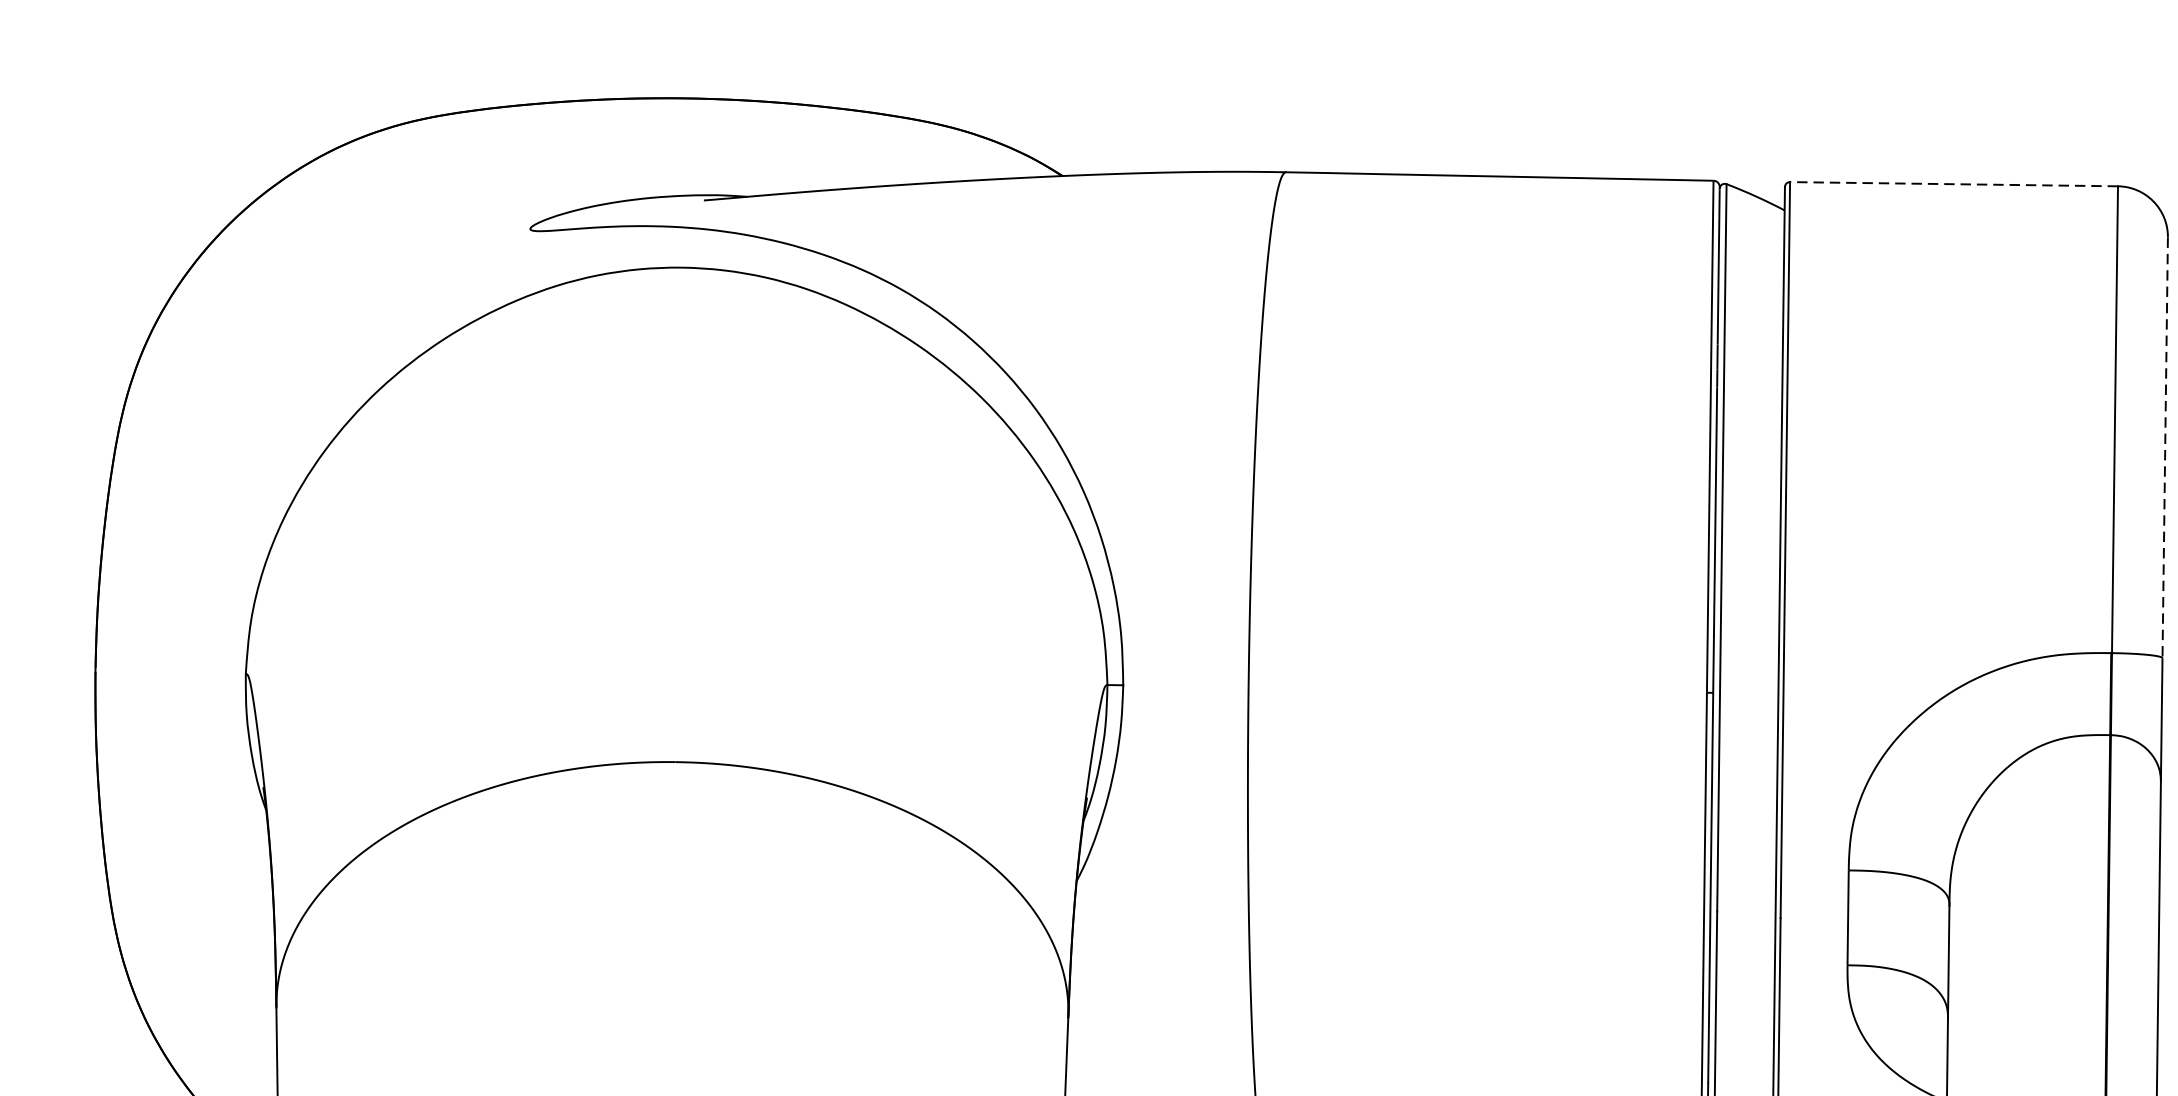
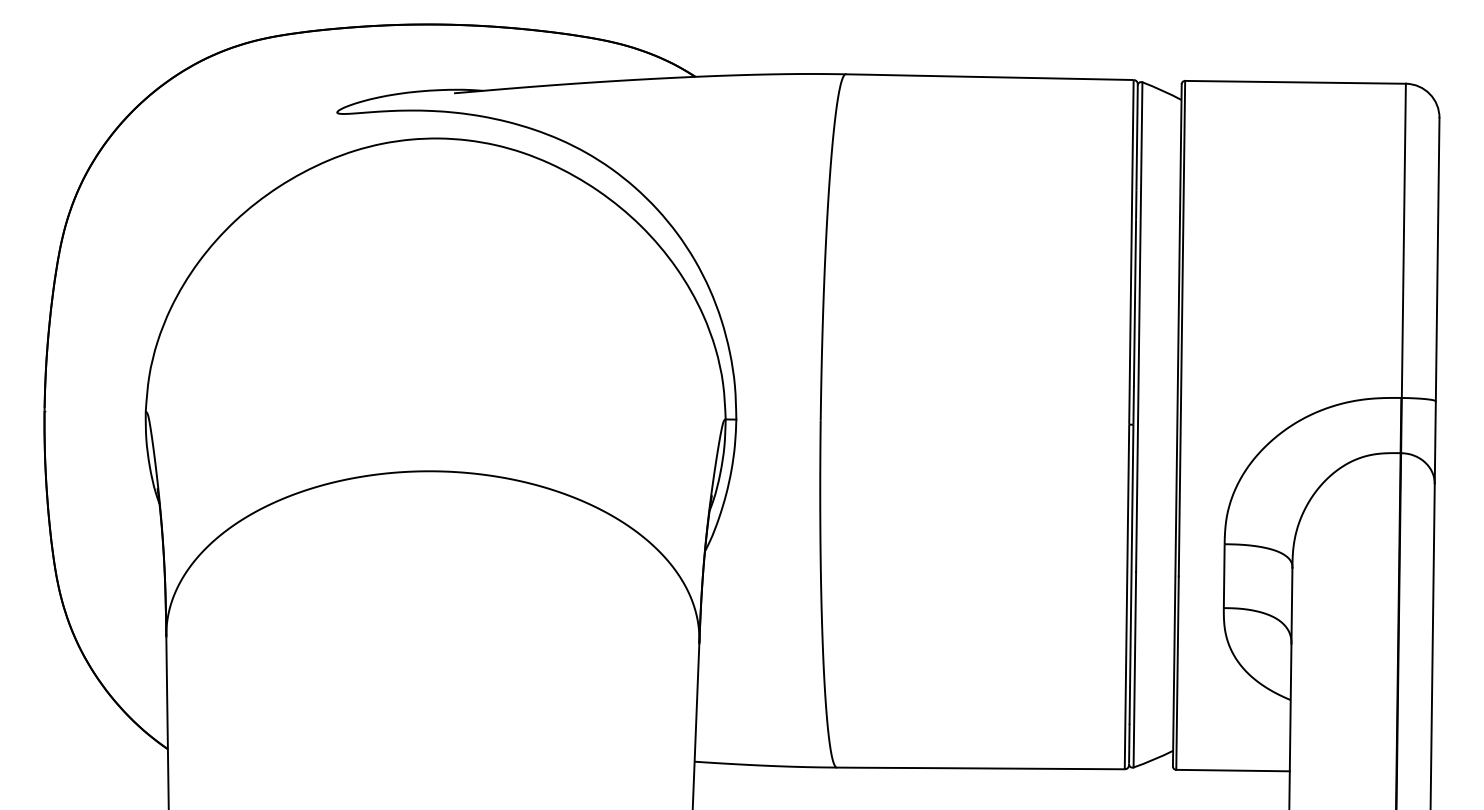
line: (1954, 184) -> (1295, 82), dashed -> solid
line: (2164, 447) -> (1437, 259), dashed -> solid

